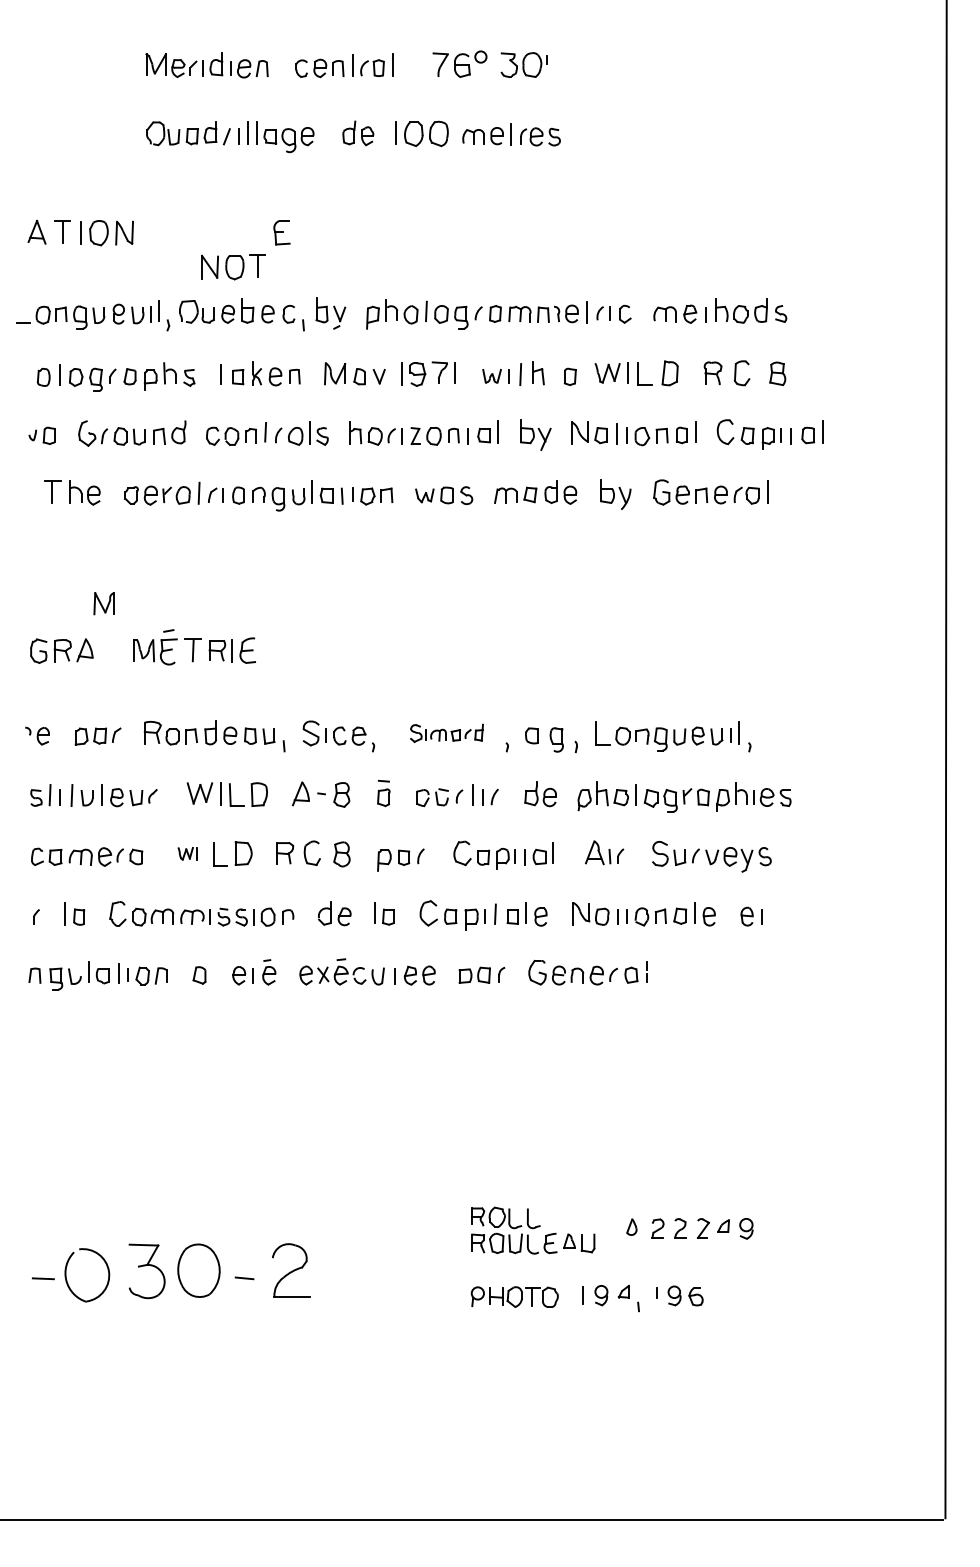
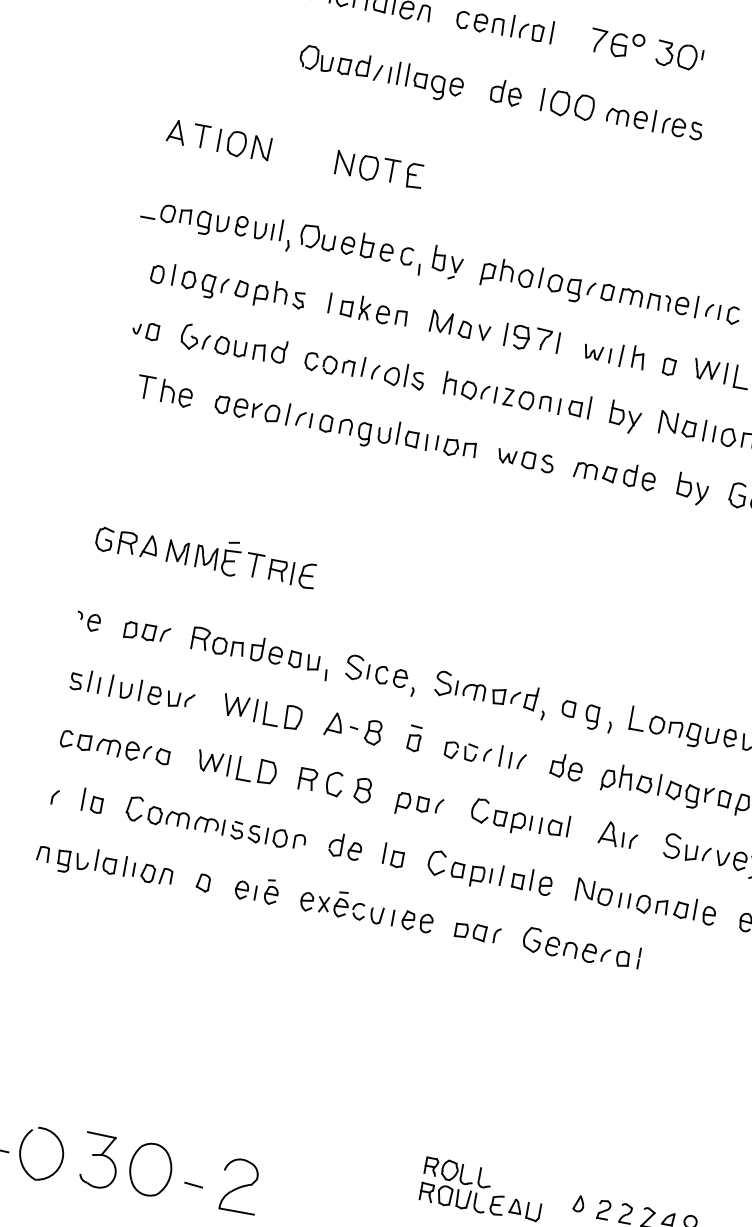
part: (233, 267) -> (367, 168), moved
part: (103, 603) -> (177, 552), moved
part: (446, 733) -> (486, 691), size x1.43
part: (187, 853) -> (213, 762), size x1.67

